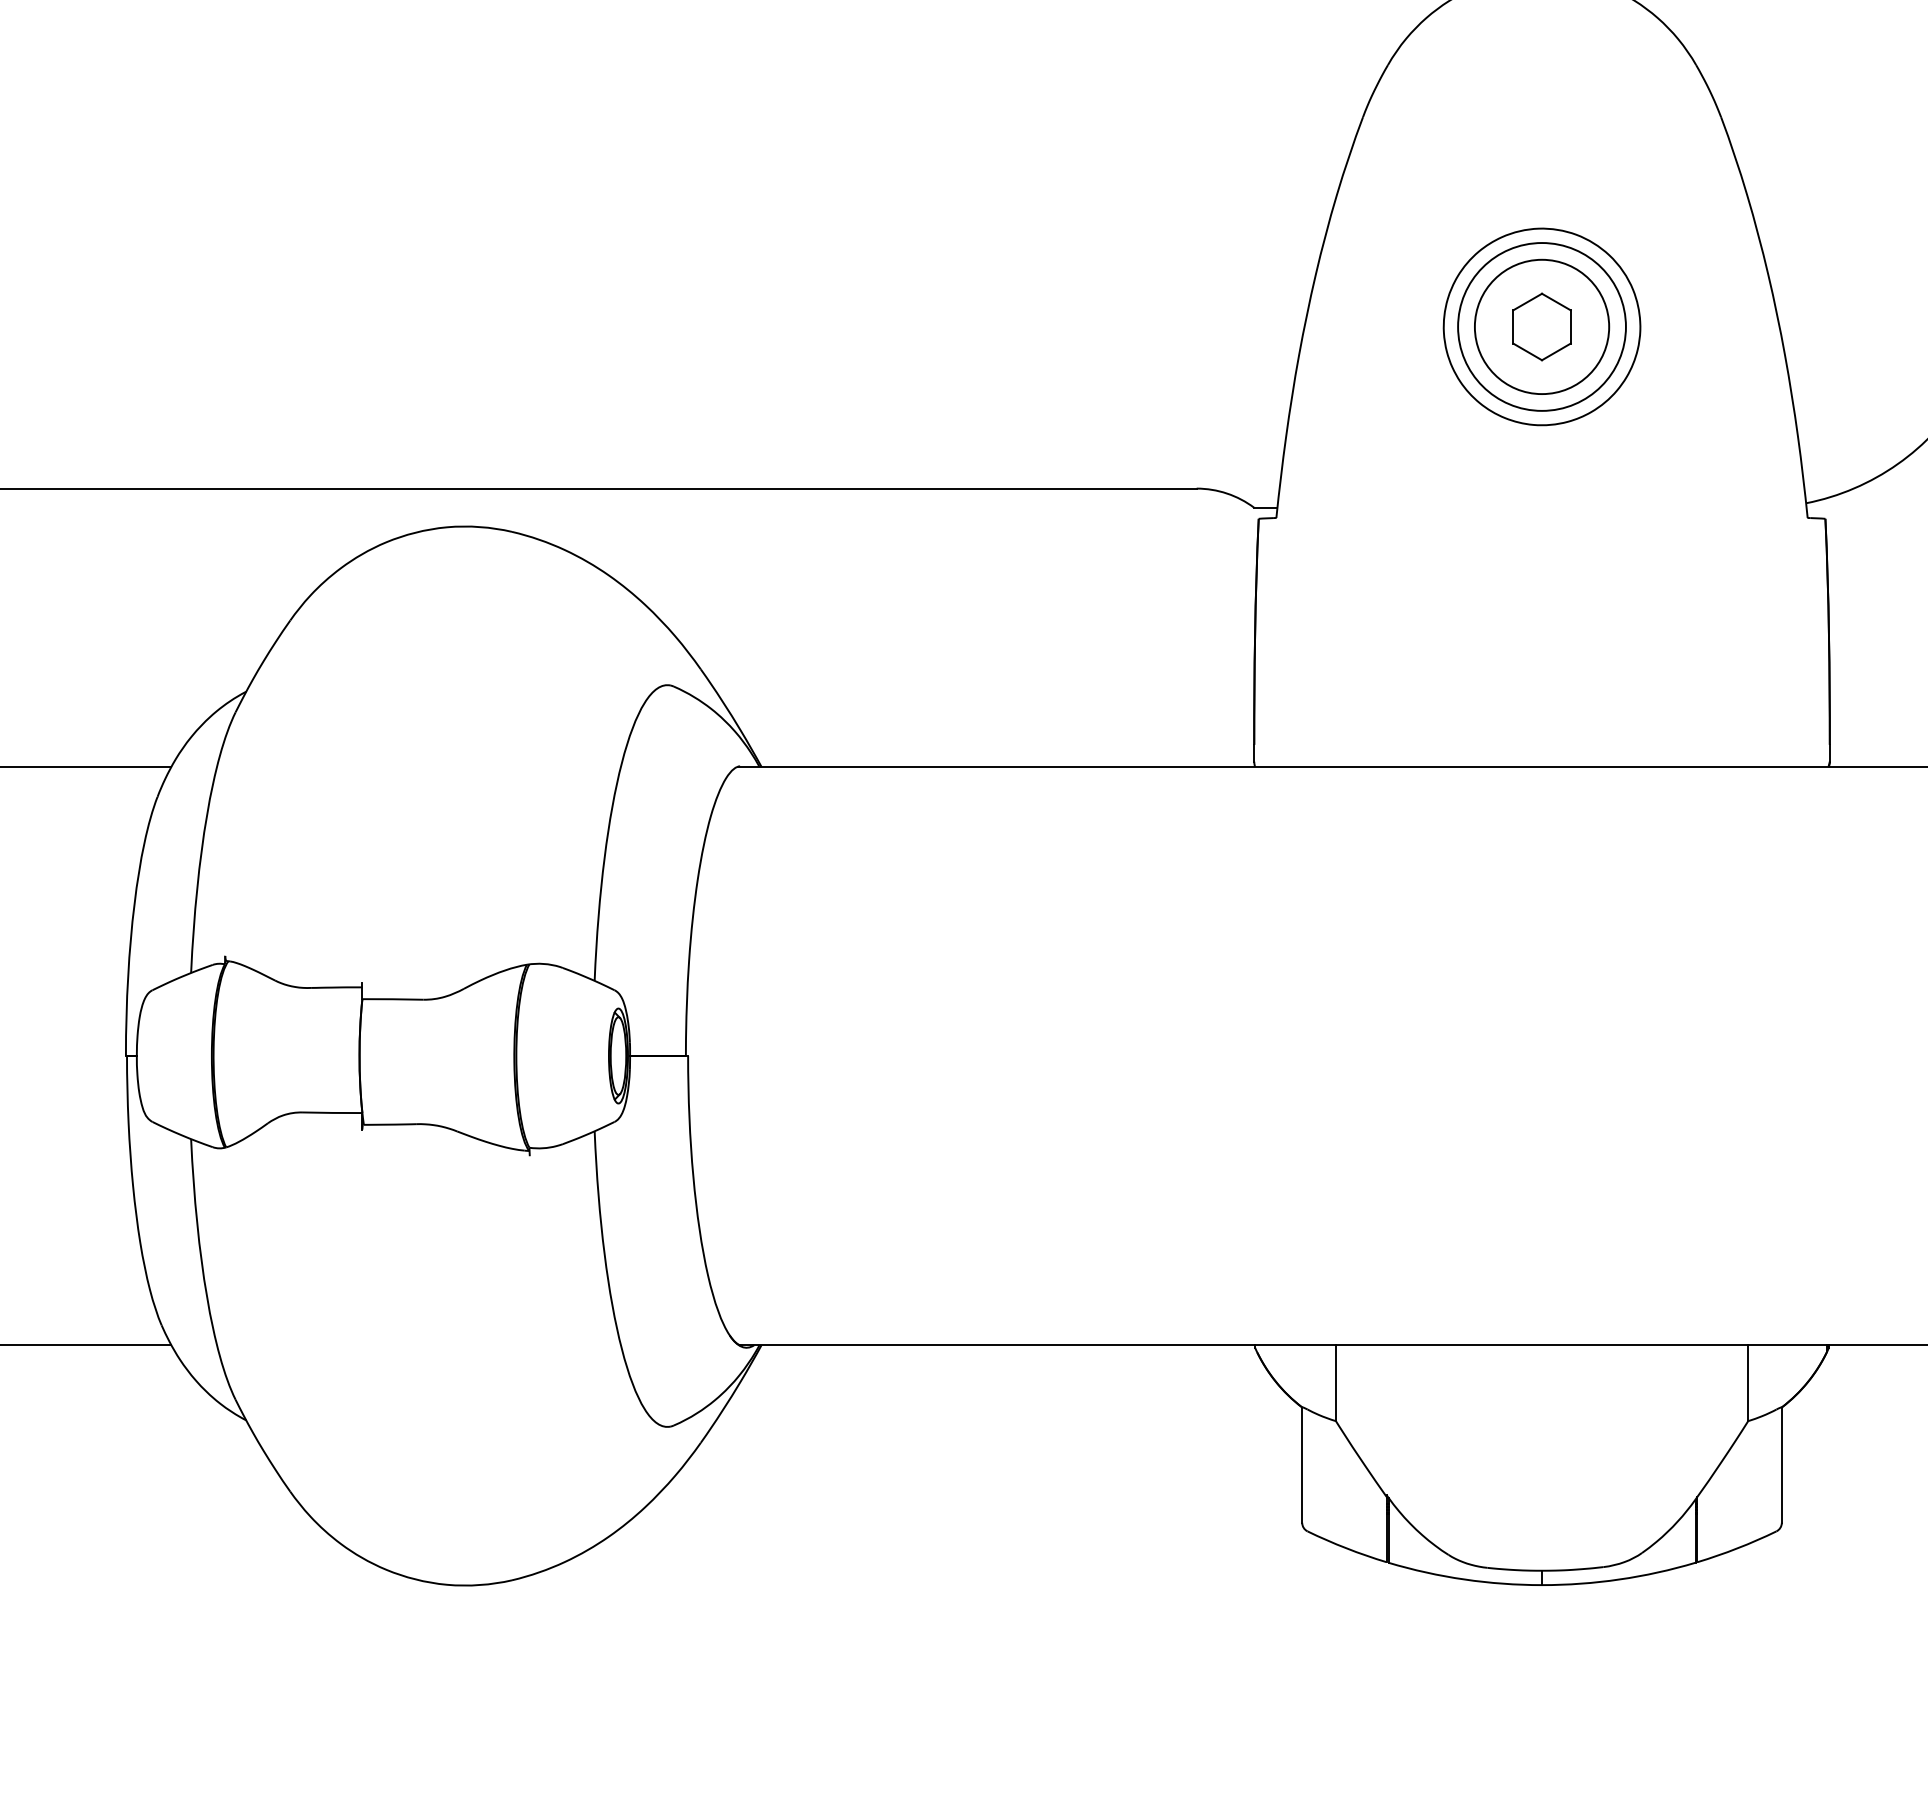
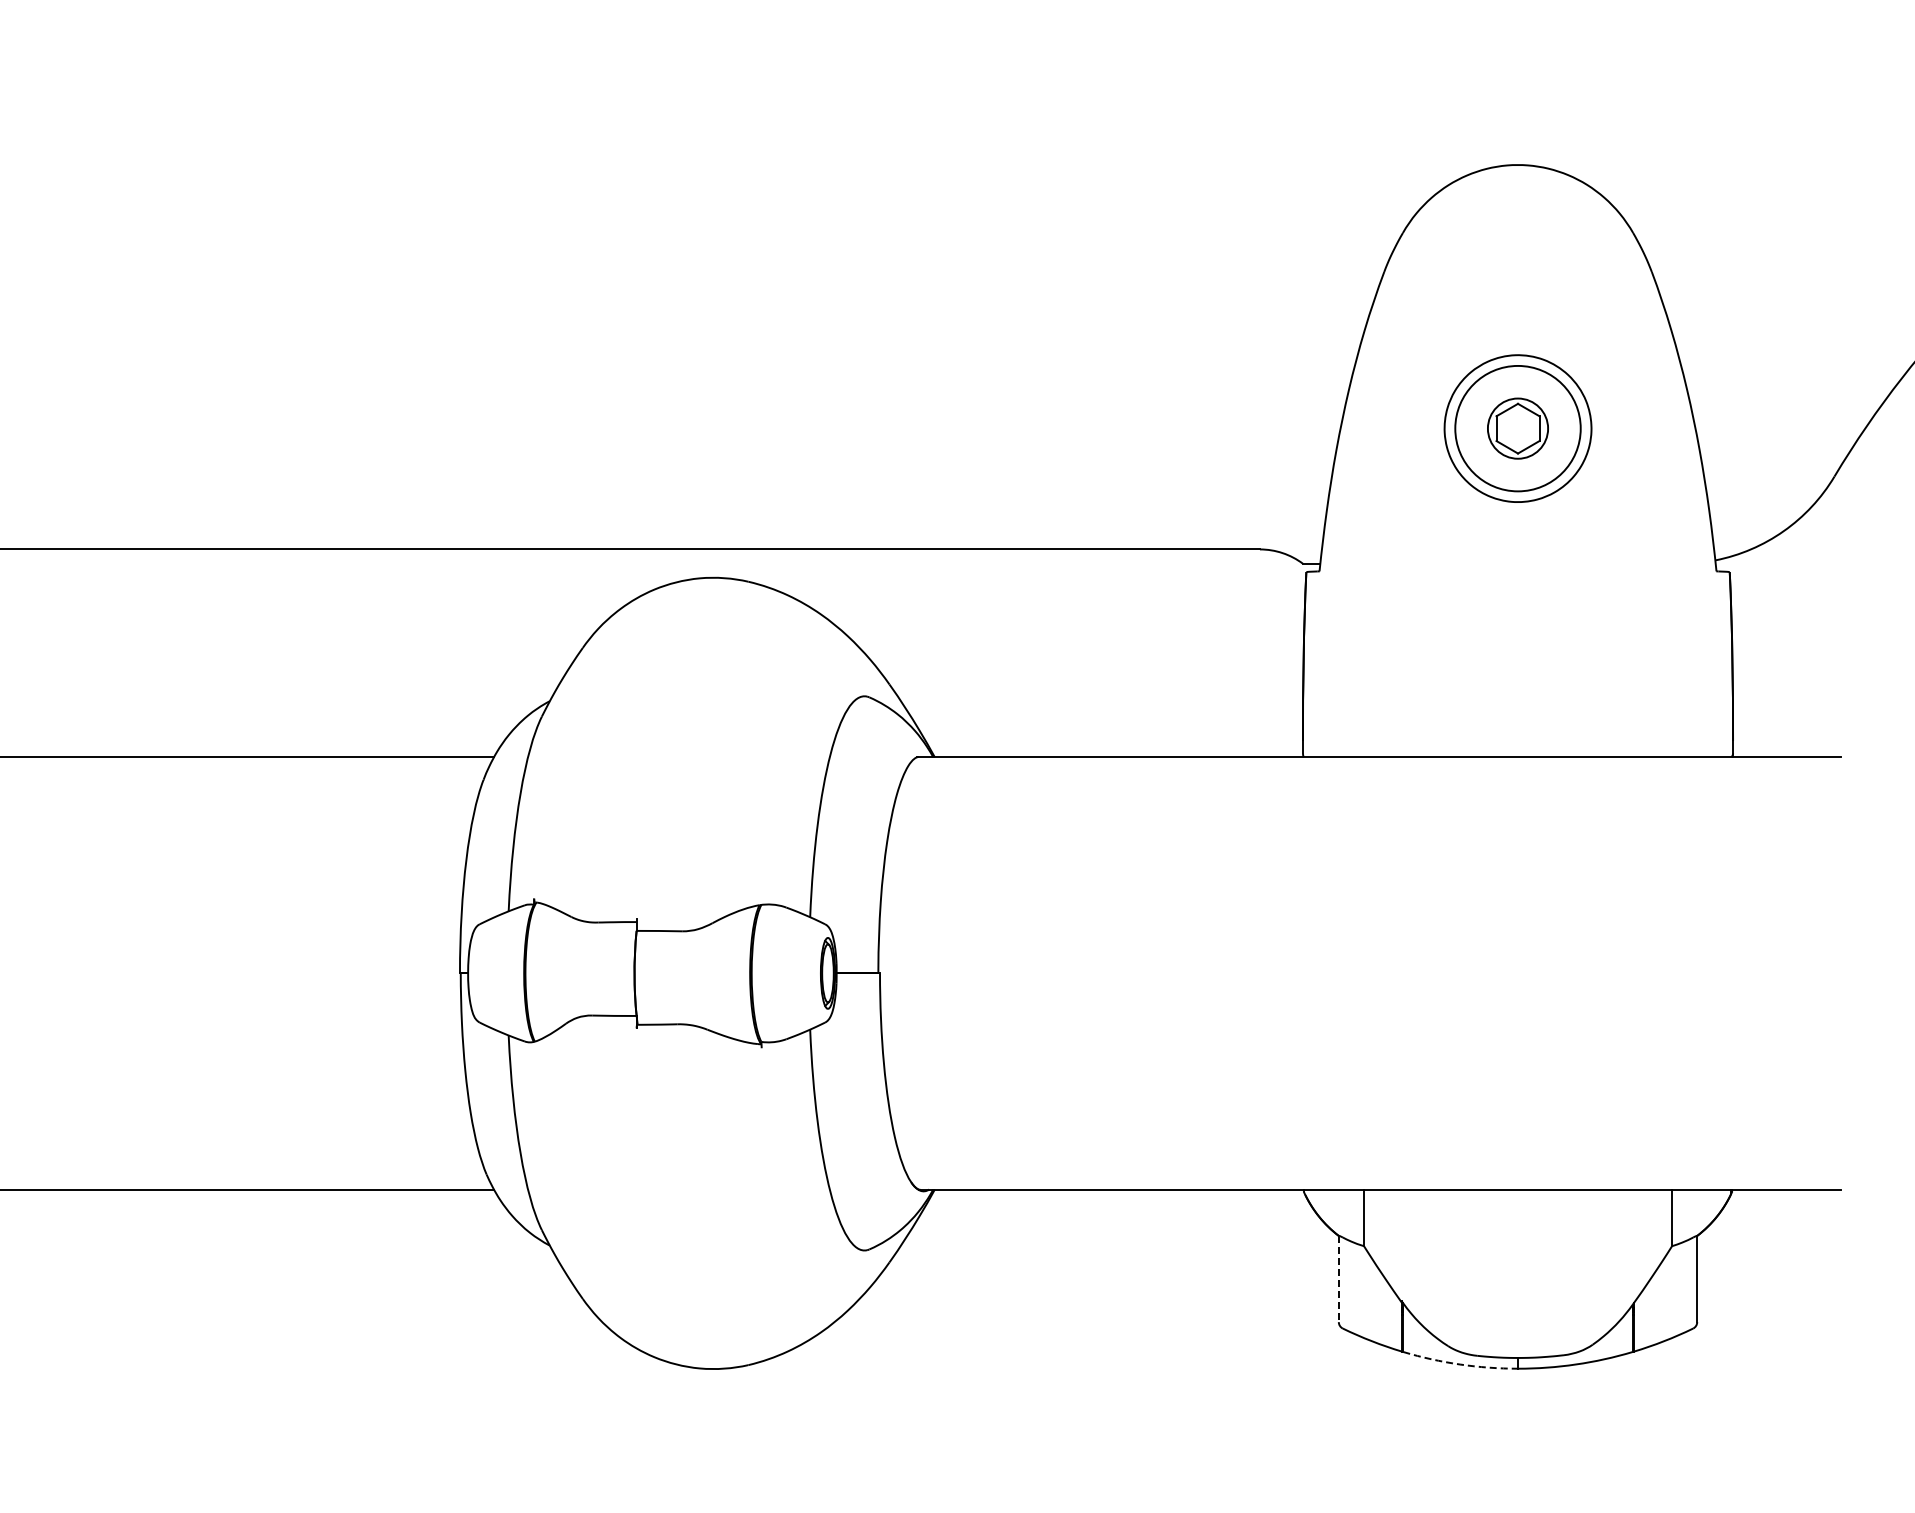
circle: (1541, 326) -> (1517, 428), size x0.6
line: (1301, 1465) -> (1338, 1279), solid -> dashed
arc: (1465, 1579) -> (1460, 1364), solid -> dashed

